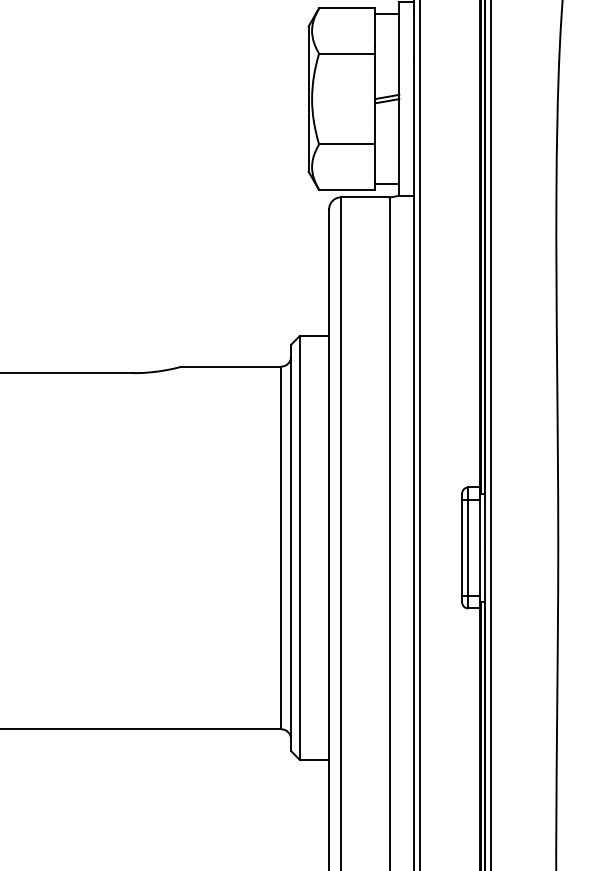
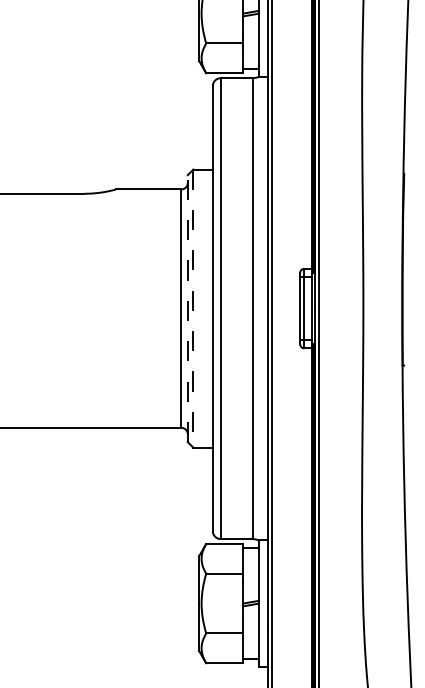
line: (290, 547) -> (187, 308), solid -> dashed
line: (299, 549) -> (193, 309), solid -> dashed

